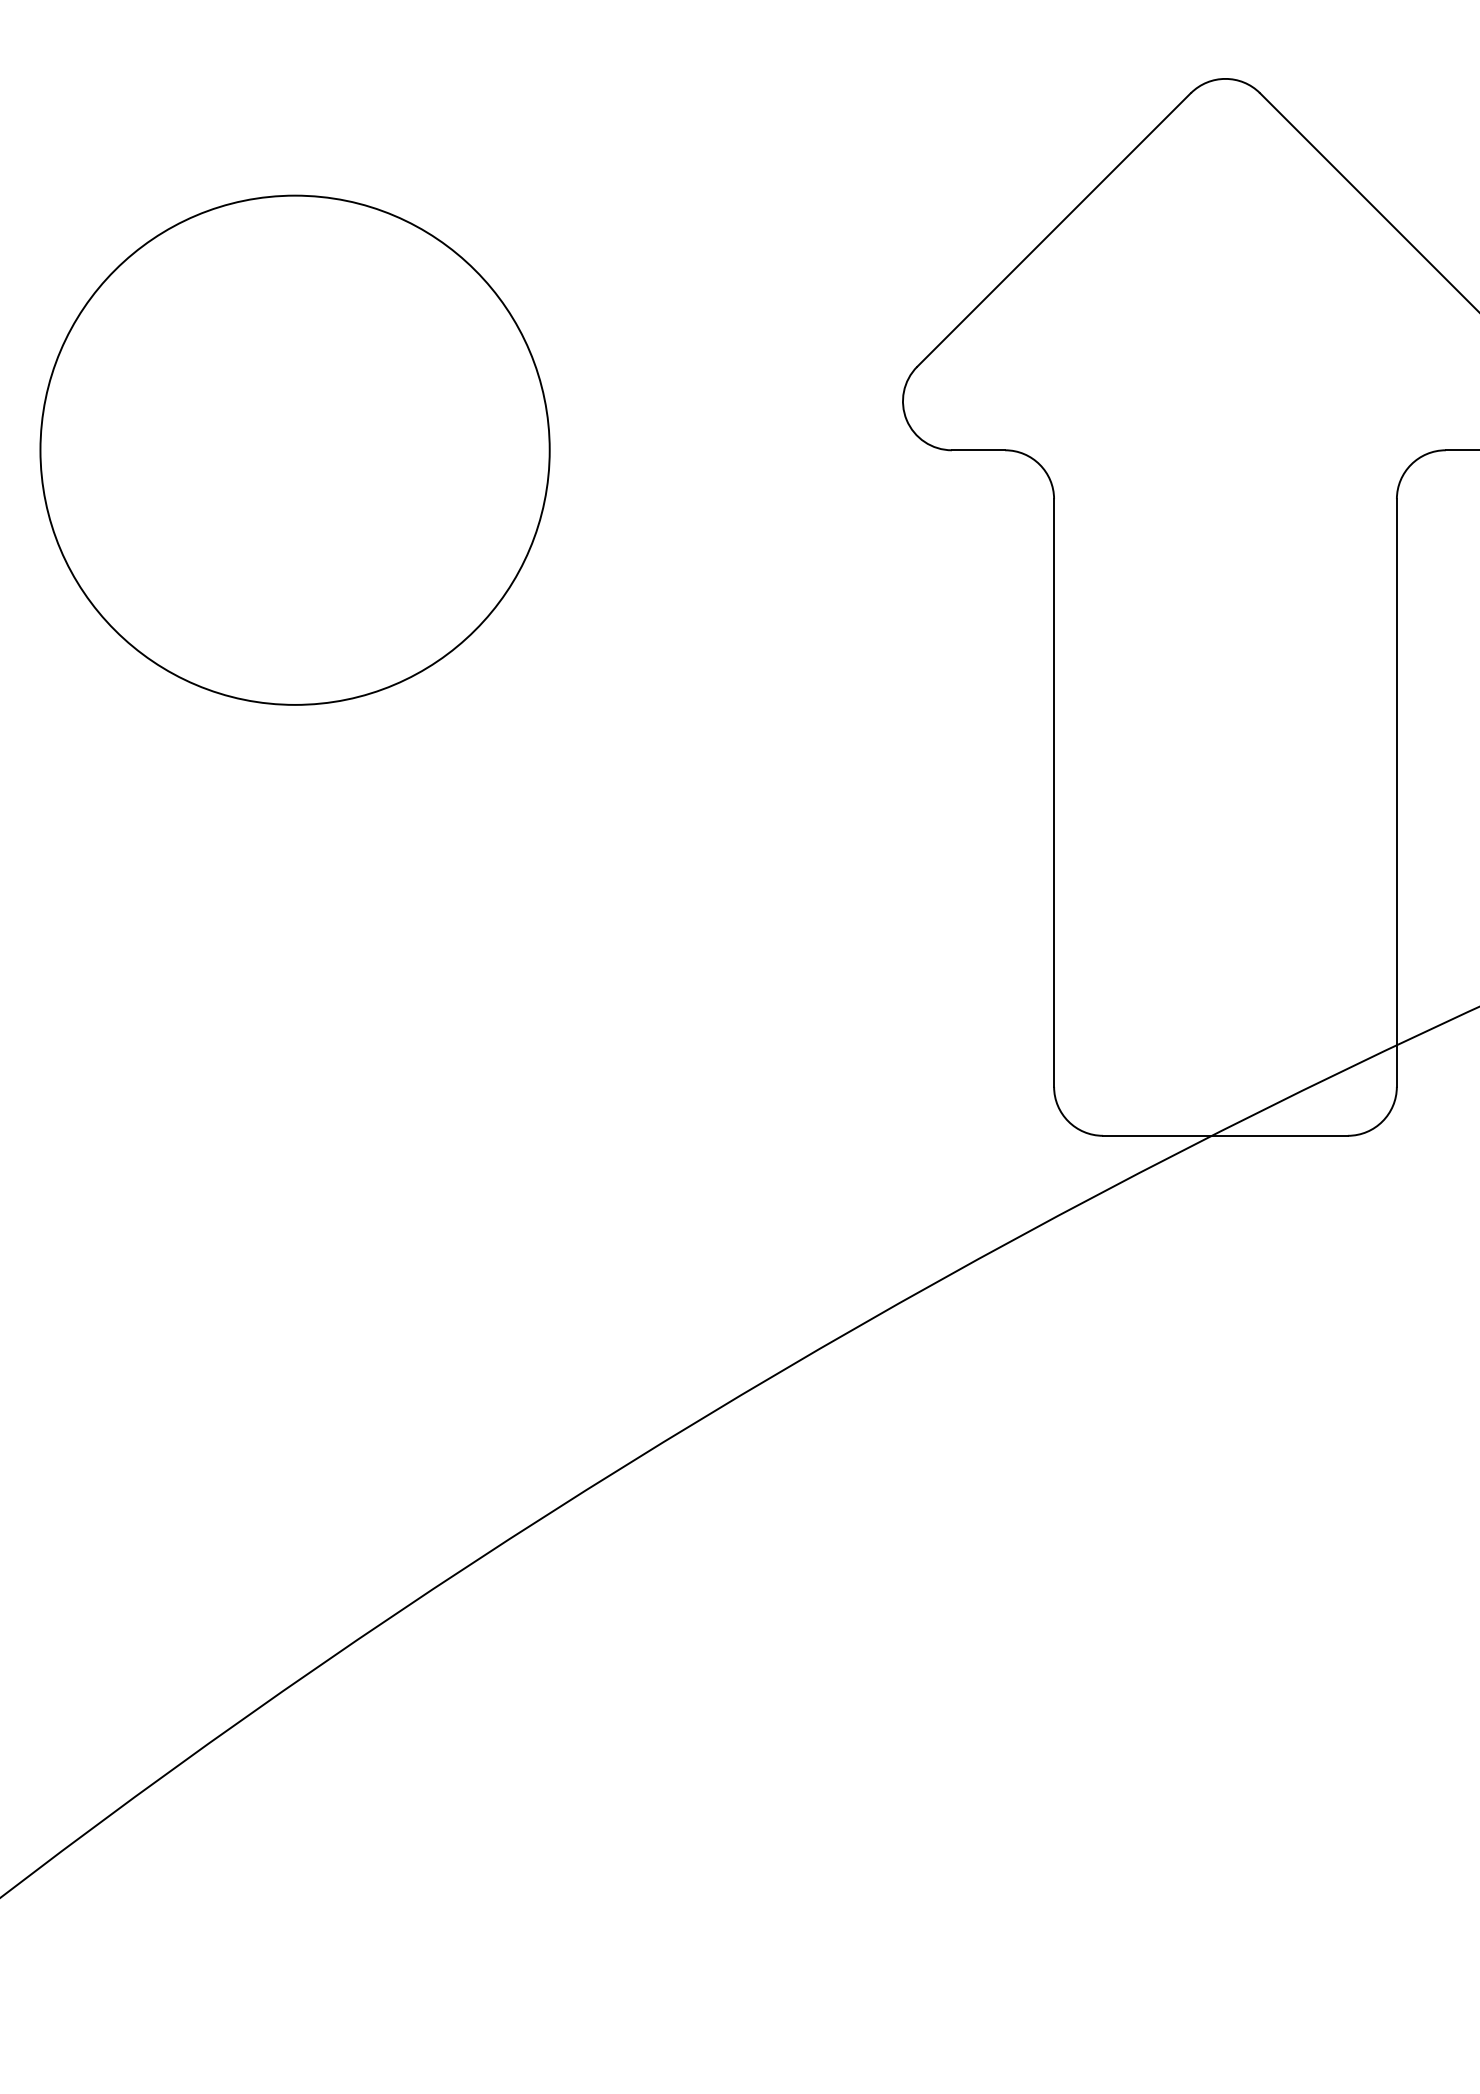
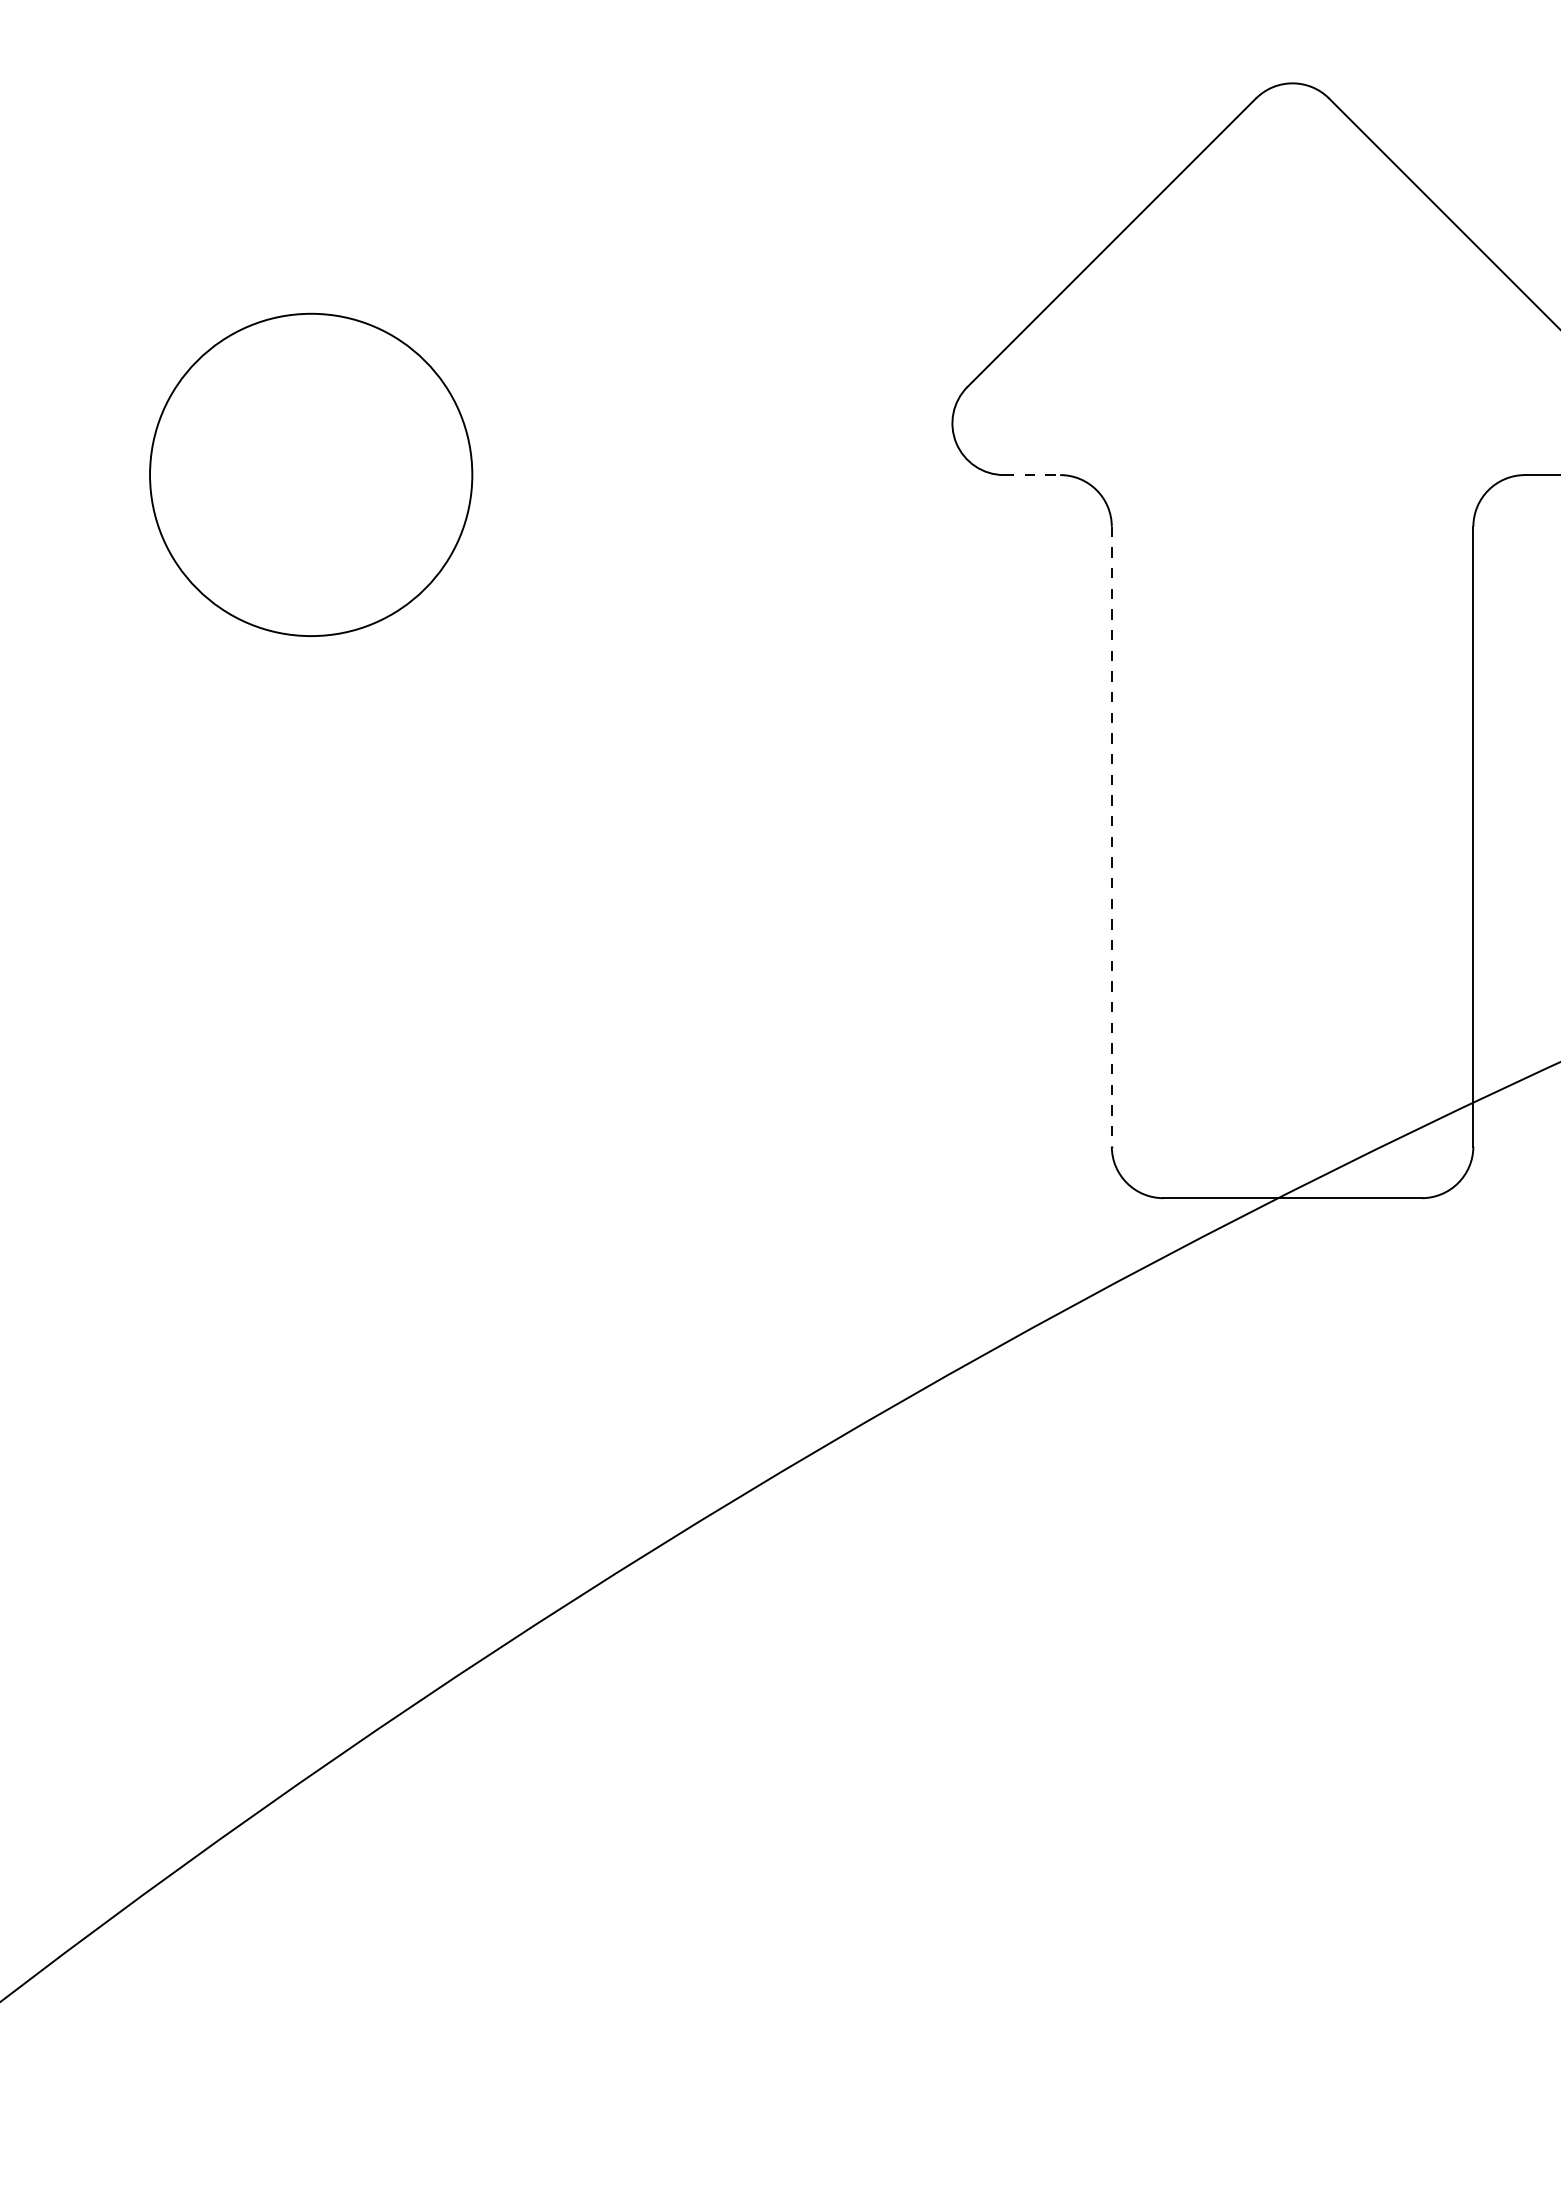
circle: (294, 449) -> (310, 474), size x0.6
line: (978, 450) -> (1032, 475), solid -> dashed
line: (1054, 793) -> (1112, 837), solid -> dashed

